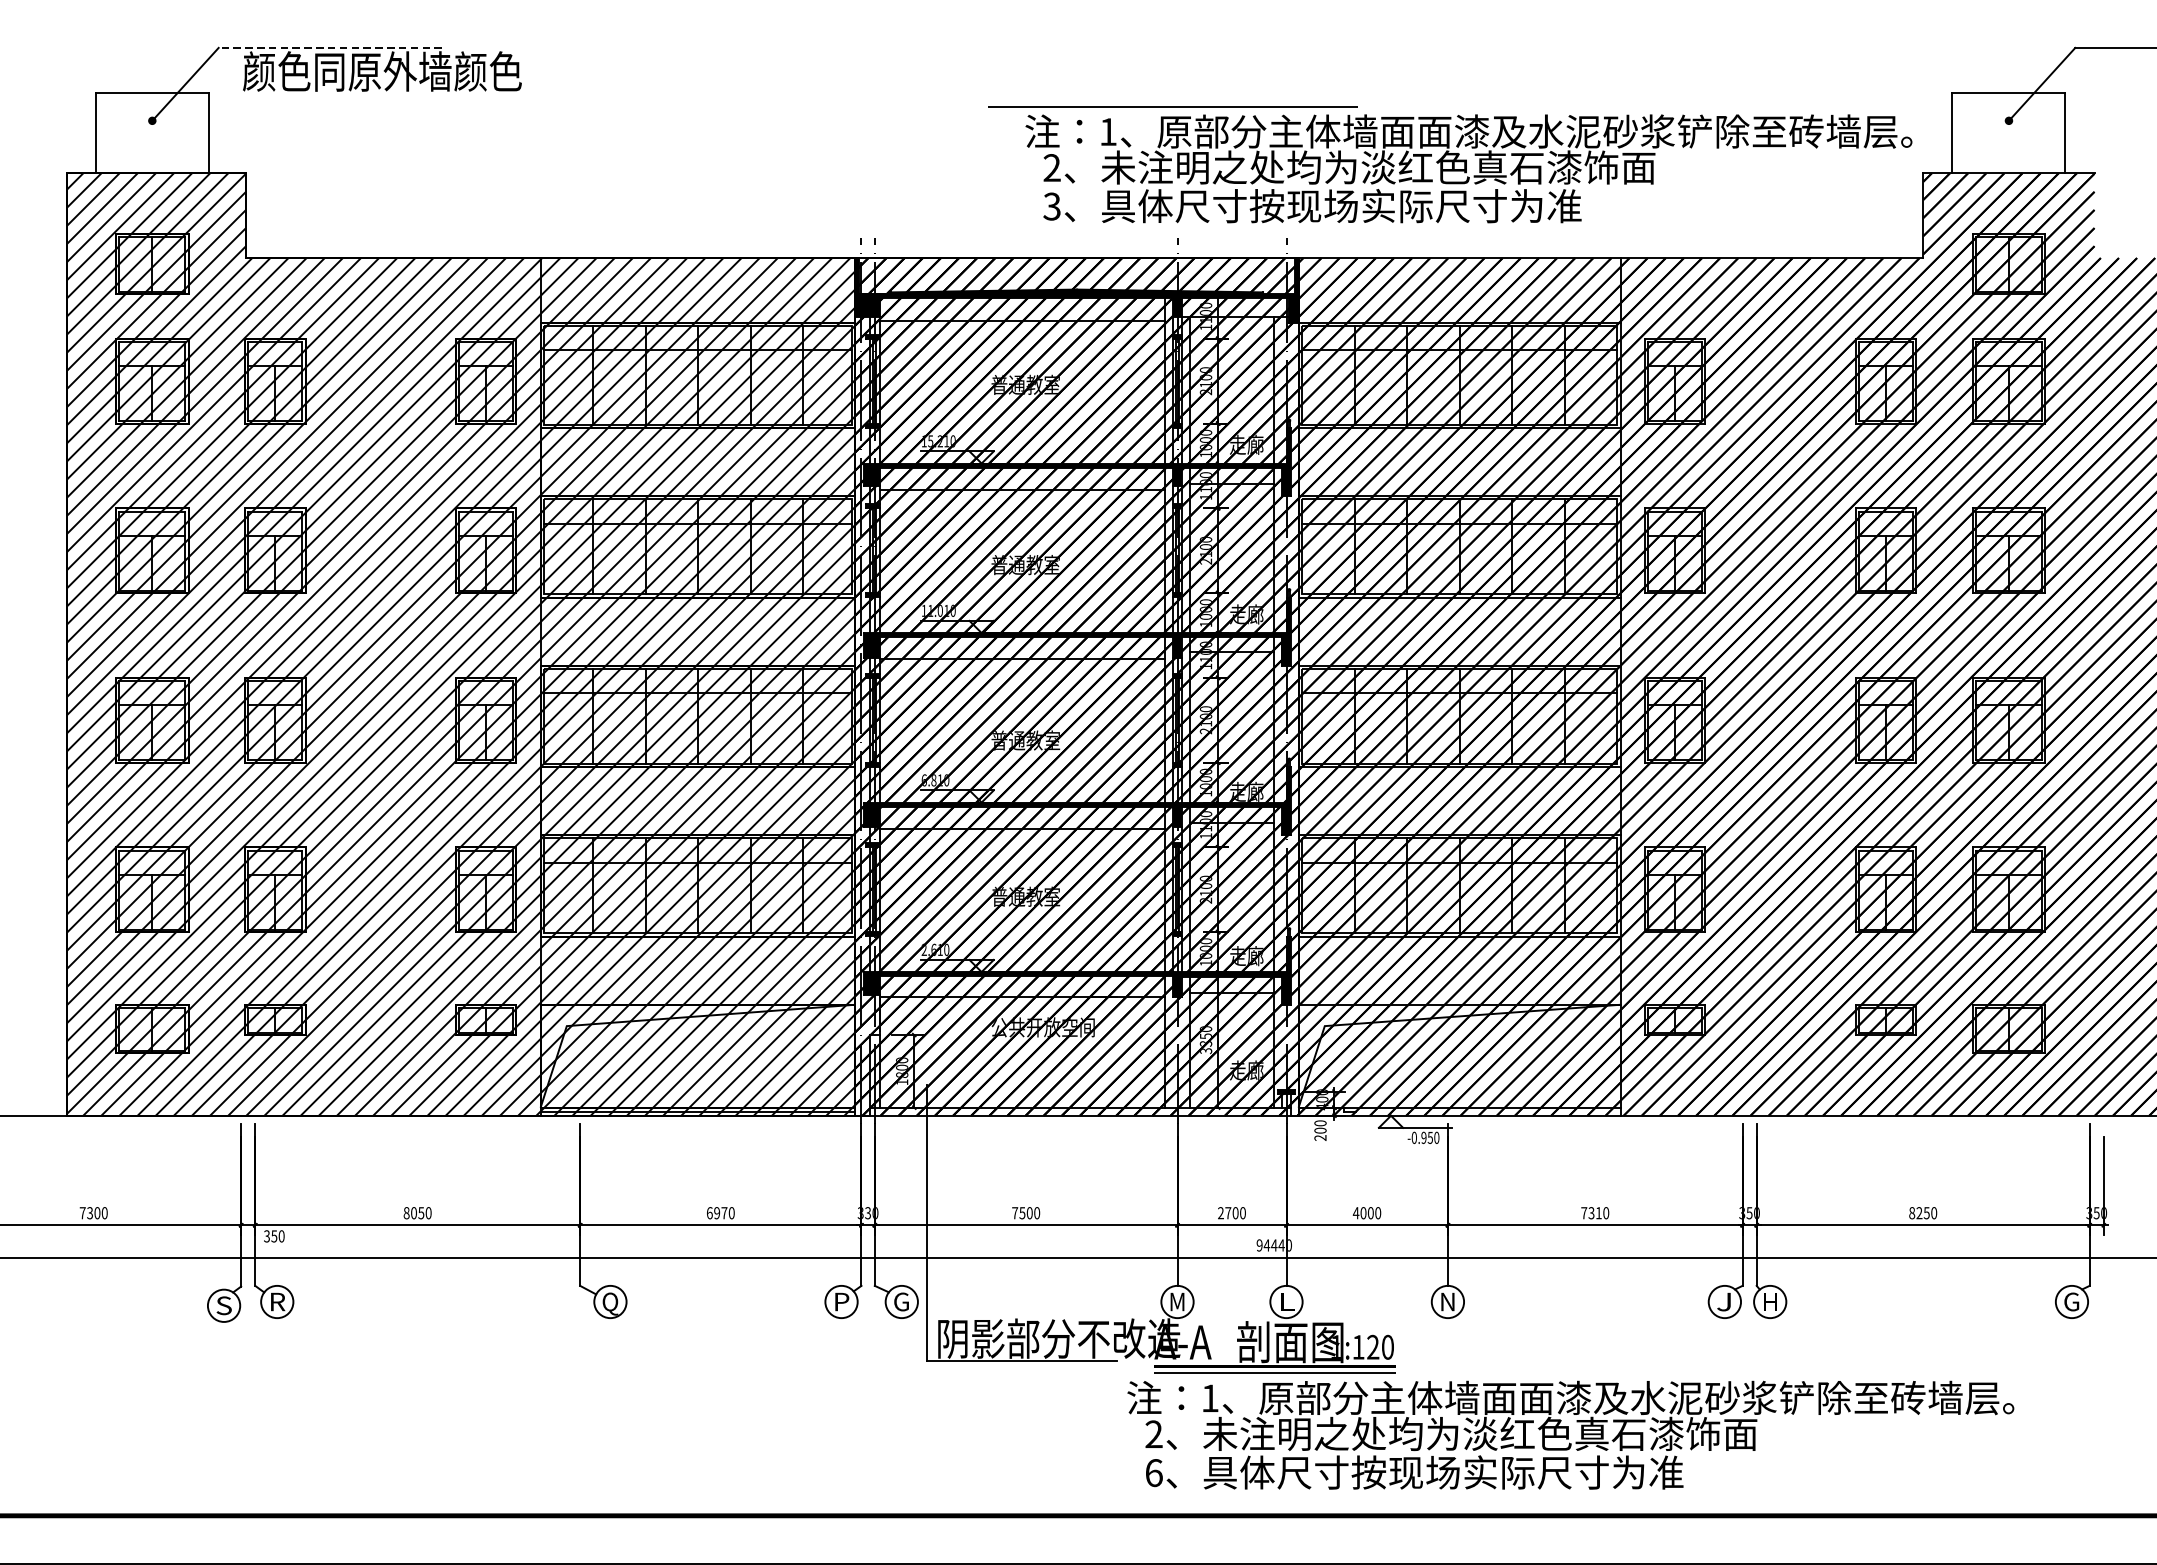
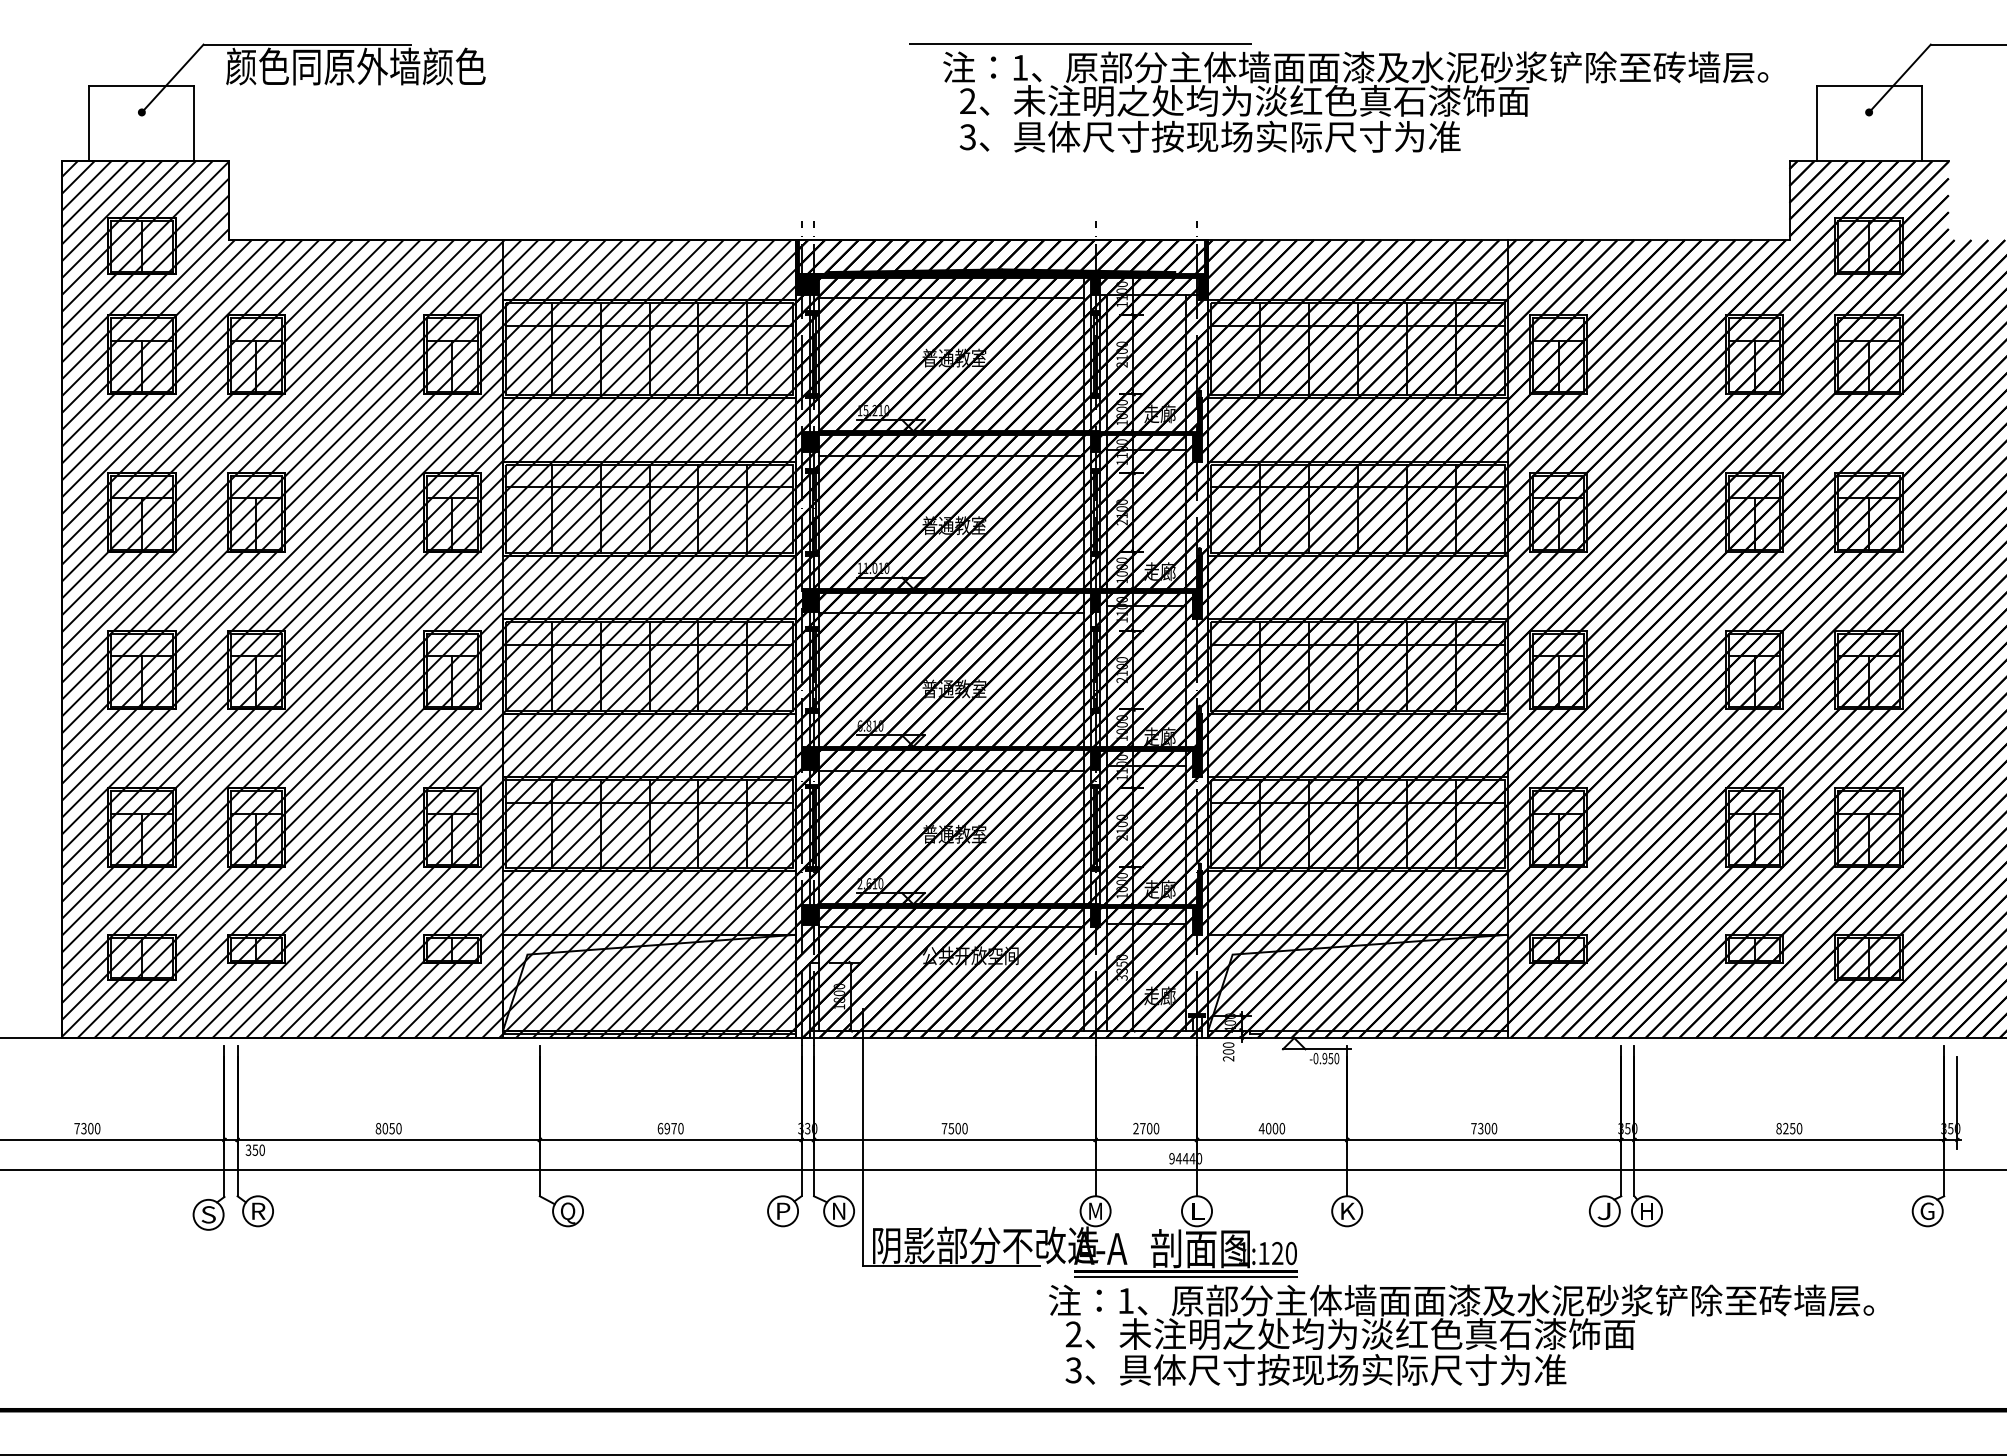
line: (330, 47) -> (307, 44), dashed -> solid
part: (1450, 163) -> (1338, 97), moved
text: (1598, 1212) -> (1487, 1128), 7310 -> 7300
text: (901, 1301) -> (838, 1210), G -> N
text: (1449, 1301) -> (1348, 1210), N -> K
text: (1153, 1473) -> (1073, 1370), 6 -> 3

